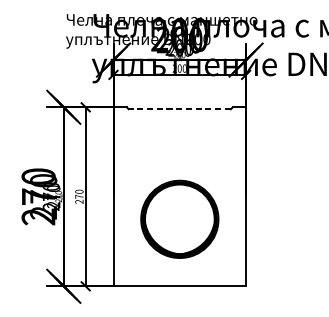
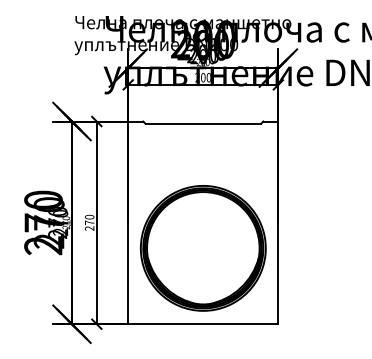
line: (179, 109) -> (203, 123), dashed -> solid
part: (179, 219) -> (203, 248), size x1.43

